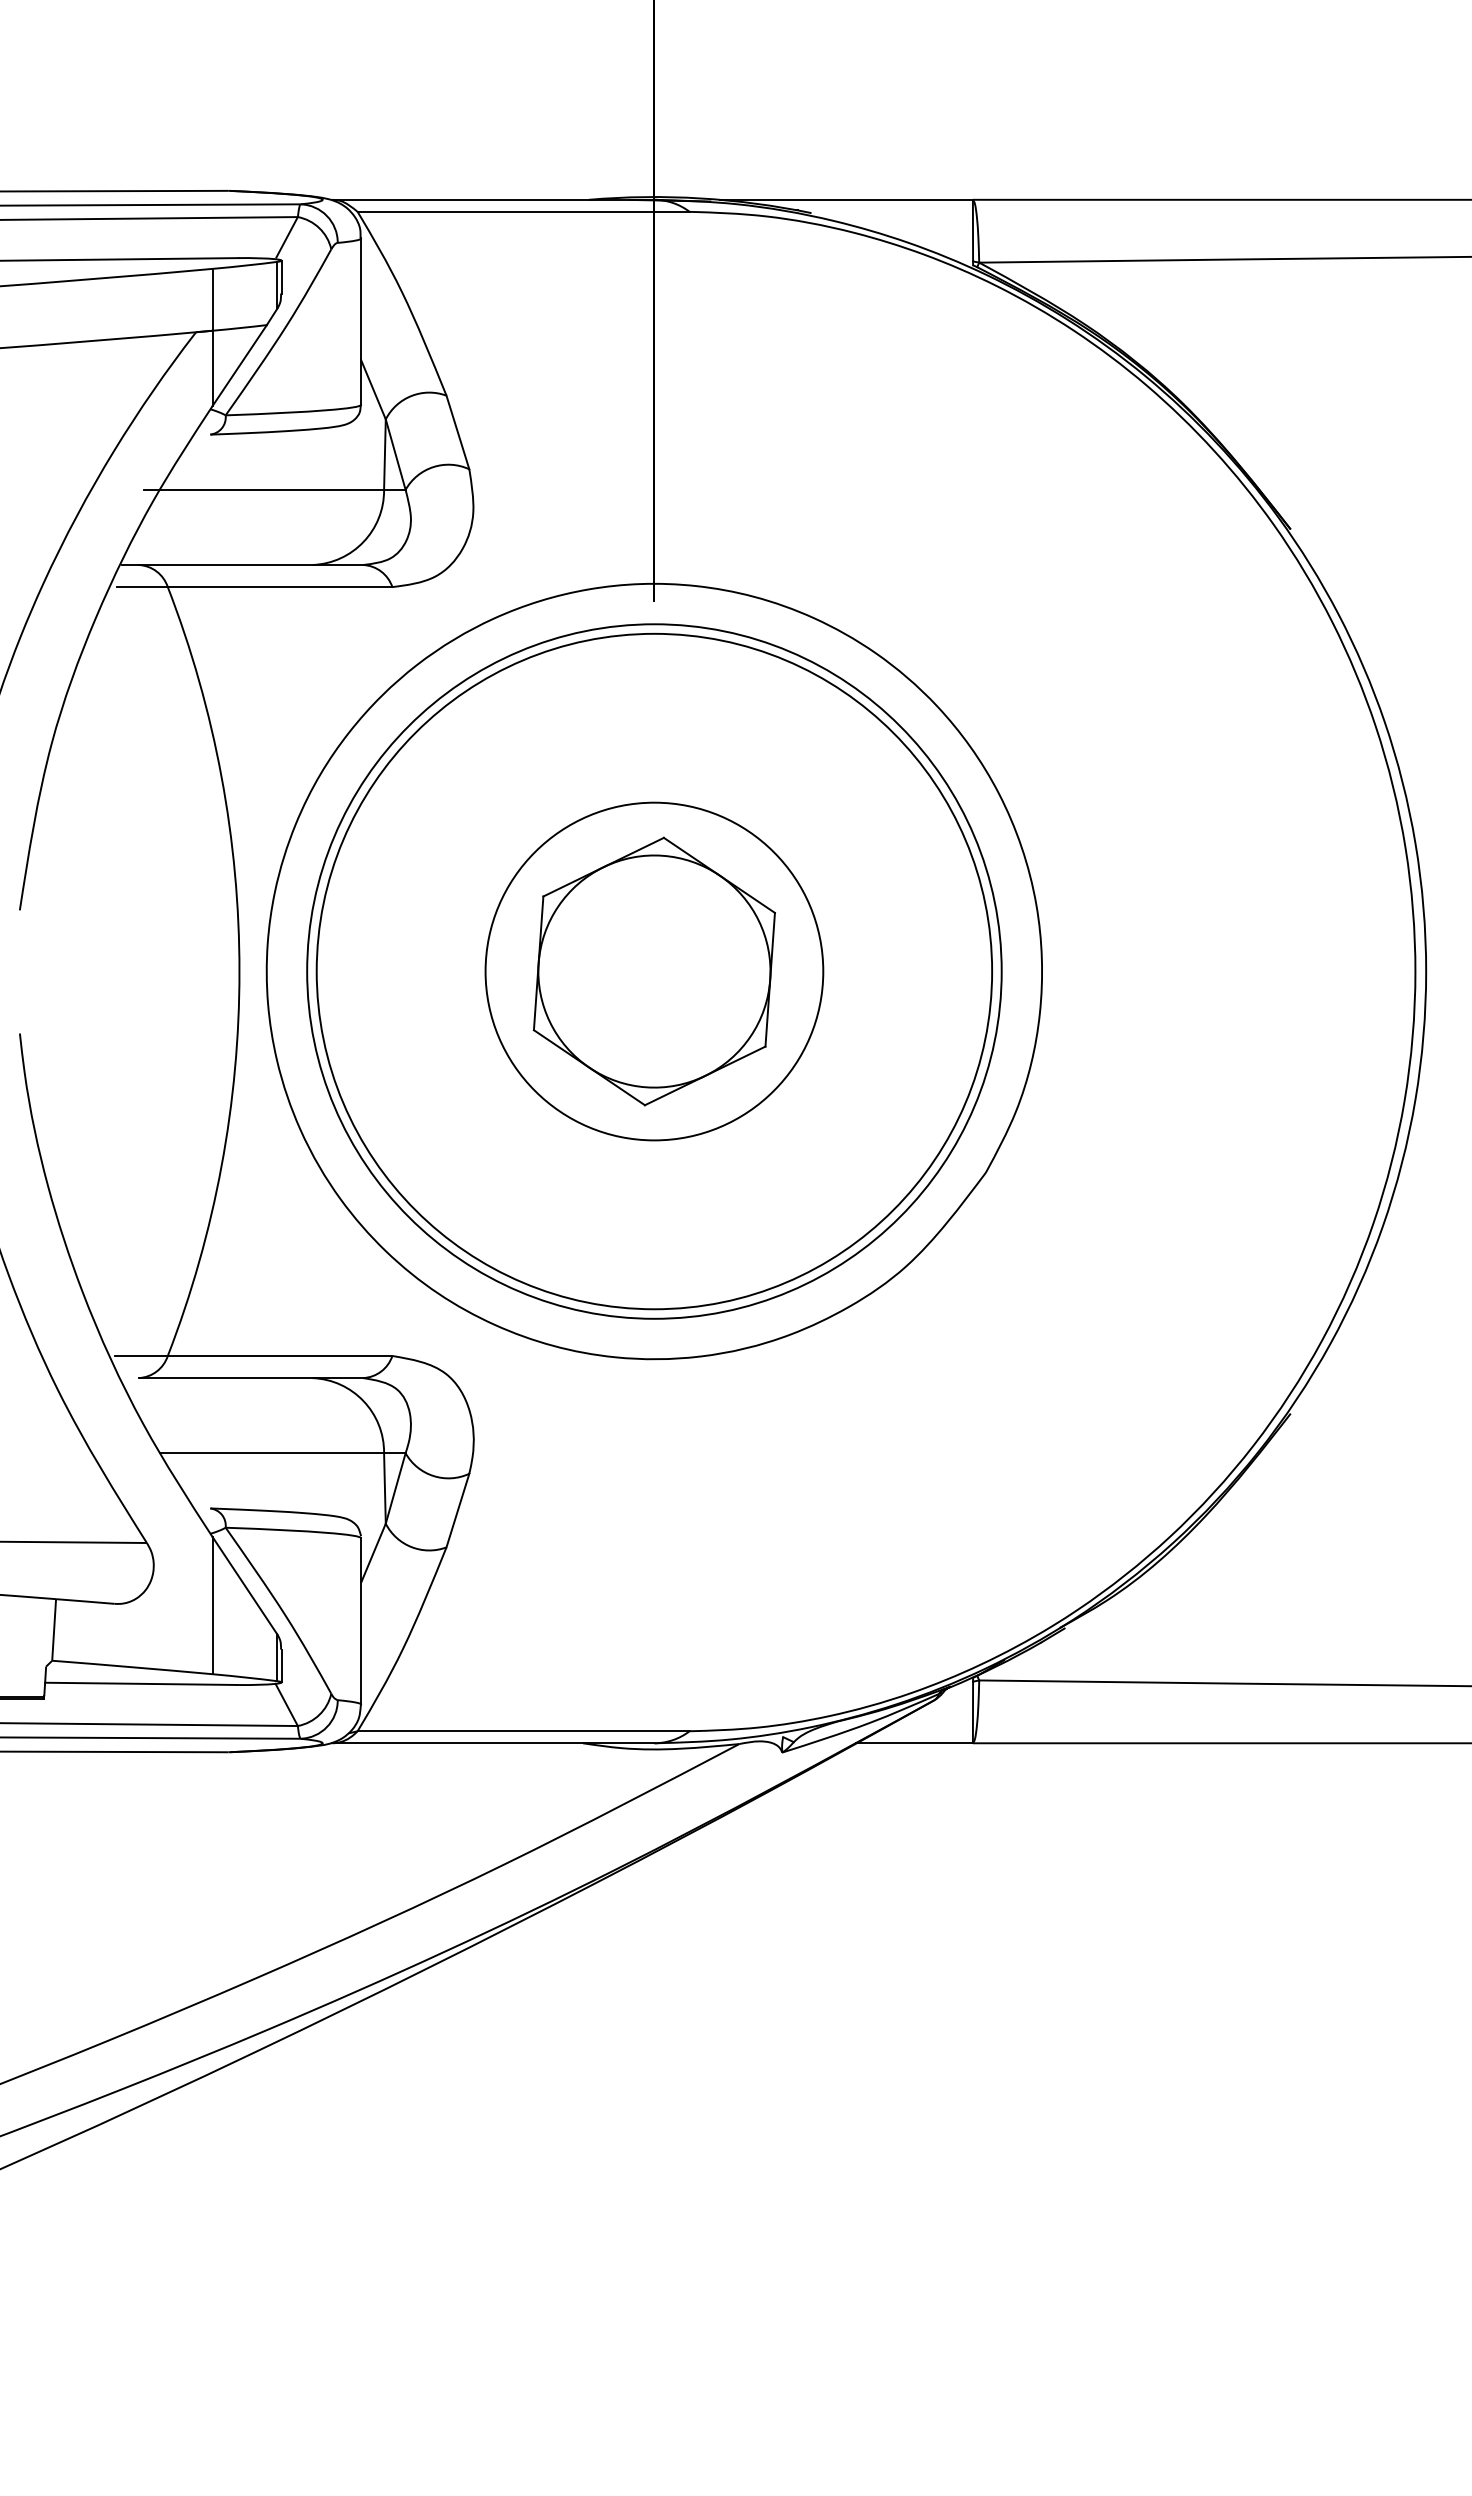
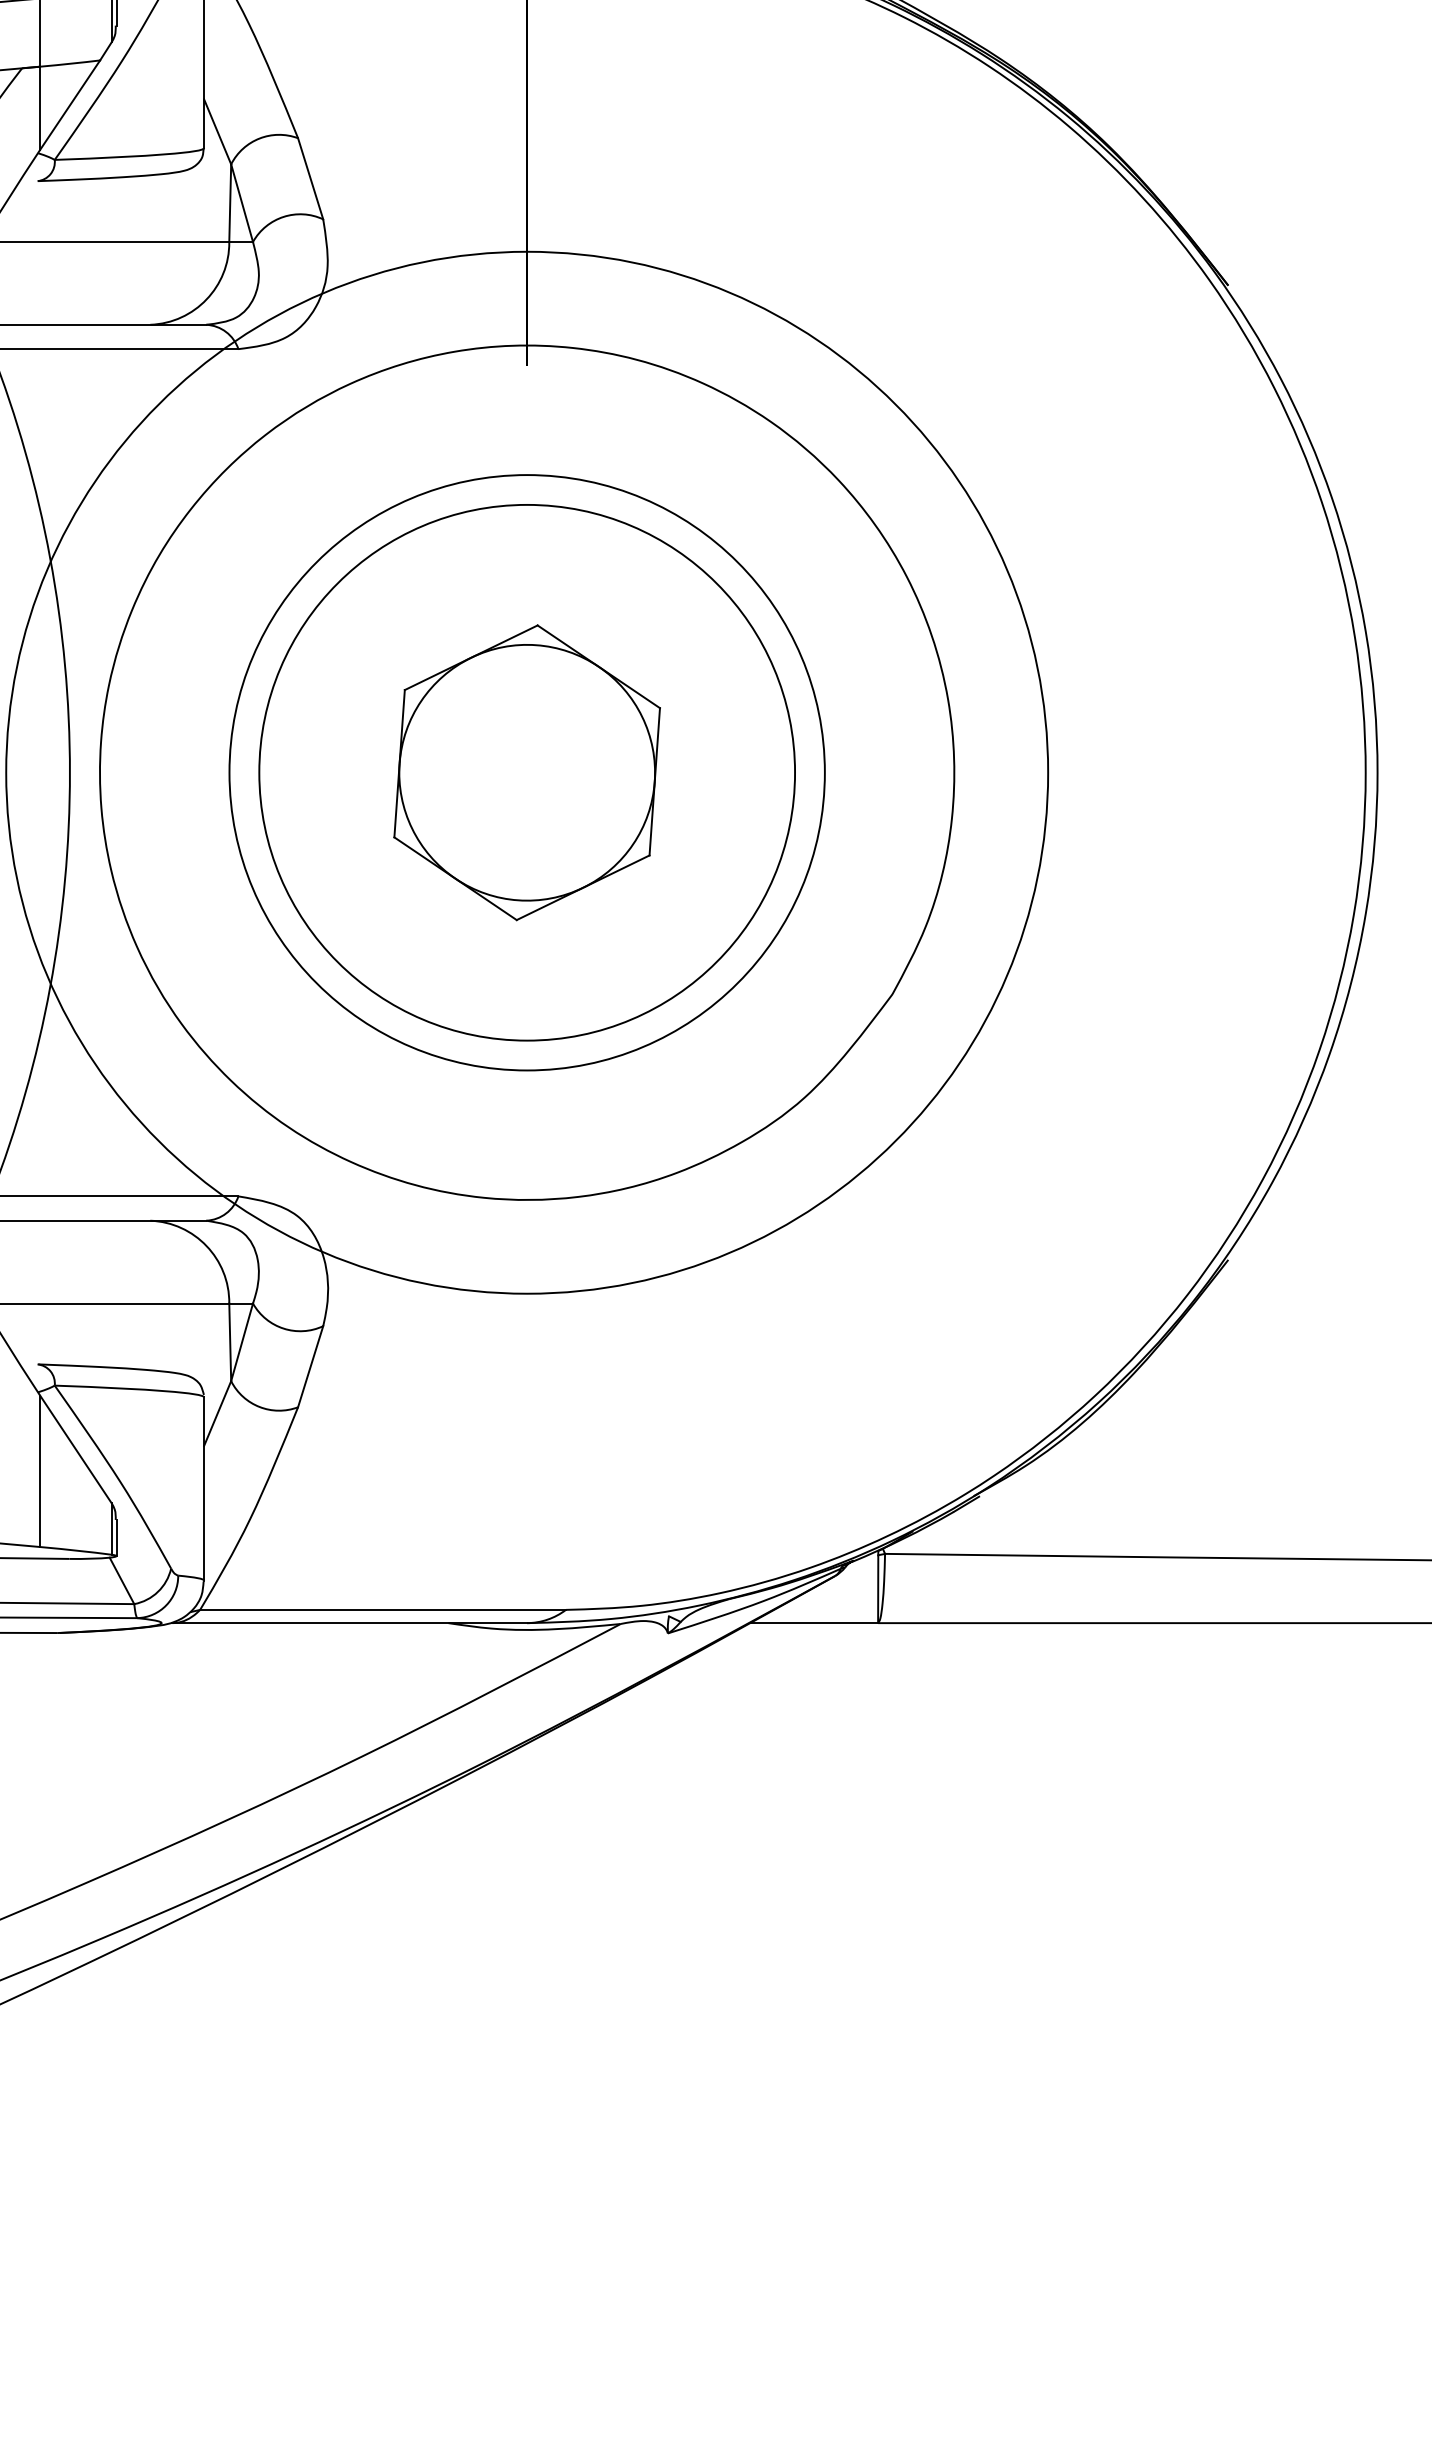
circle: (654, 971) -> (527, 772), size x0.7
circle: (654, 971) -> (527, 772), size x1.4
circle: (654, 971) -> (527, 772), size x1.6

